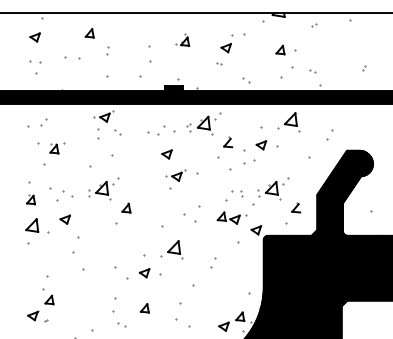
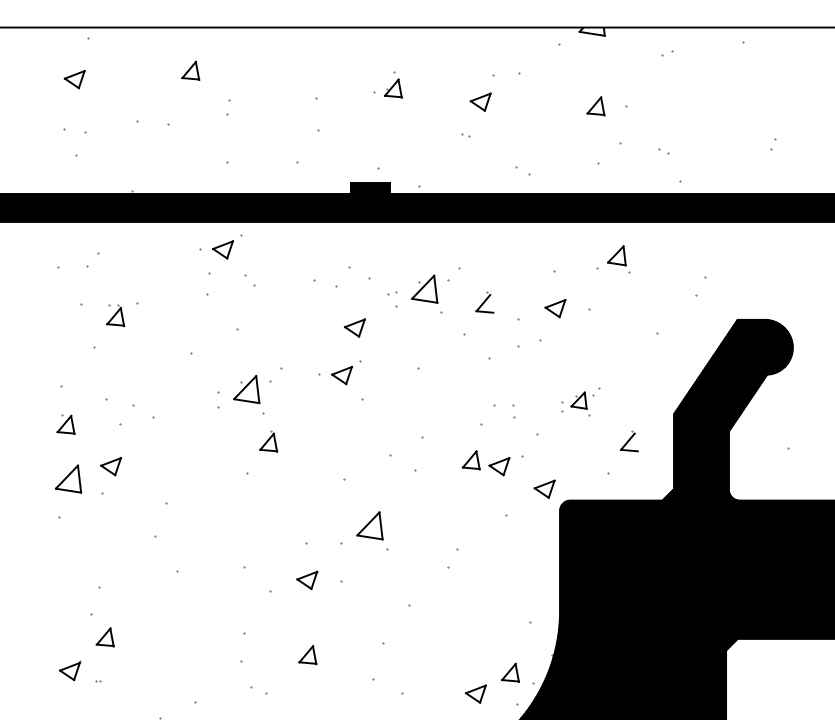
part: (288, 122) -> (612, 260), size x0.7
part: (203, 123) -> (423, 289), moved
part: (175, 175) -> (338, 372), moved
part: (103, 188) -> (249, 389), moved
part: (273, 188) -> (581, 400), size x0.6
part: (64, 219) -> (109, 466), moved

